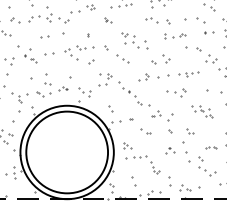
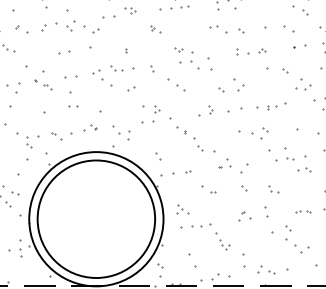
part: (47, 79) -> (72, 99), moved
part: (202, 111) -> (290, 160), size x1.43
part: (185, 147) -> (266, 212), size x0.62

